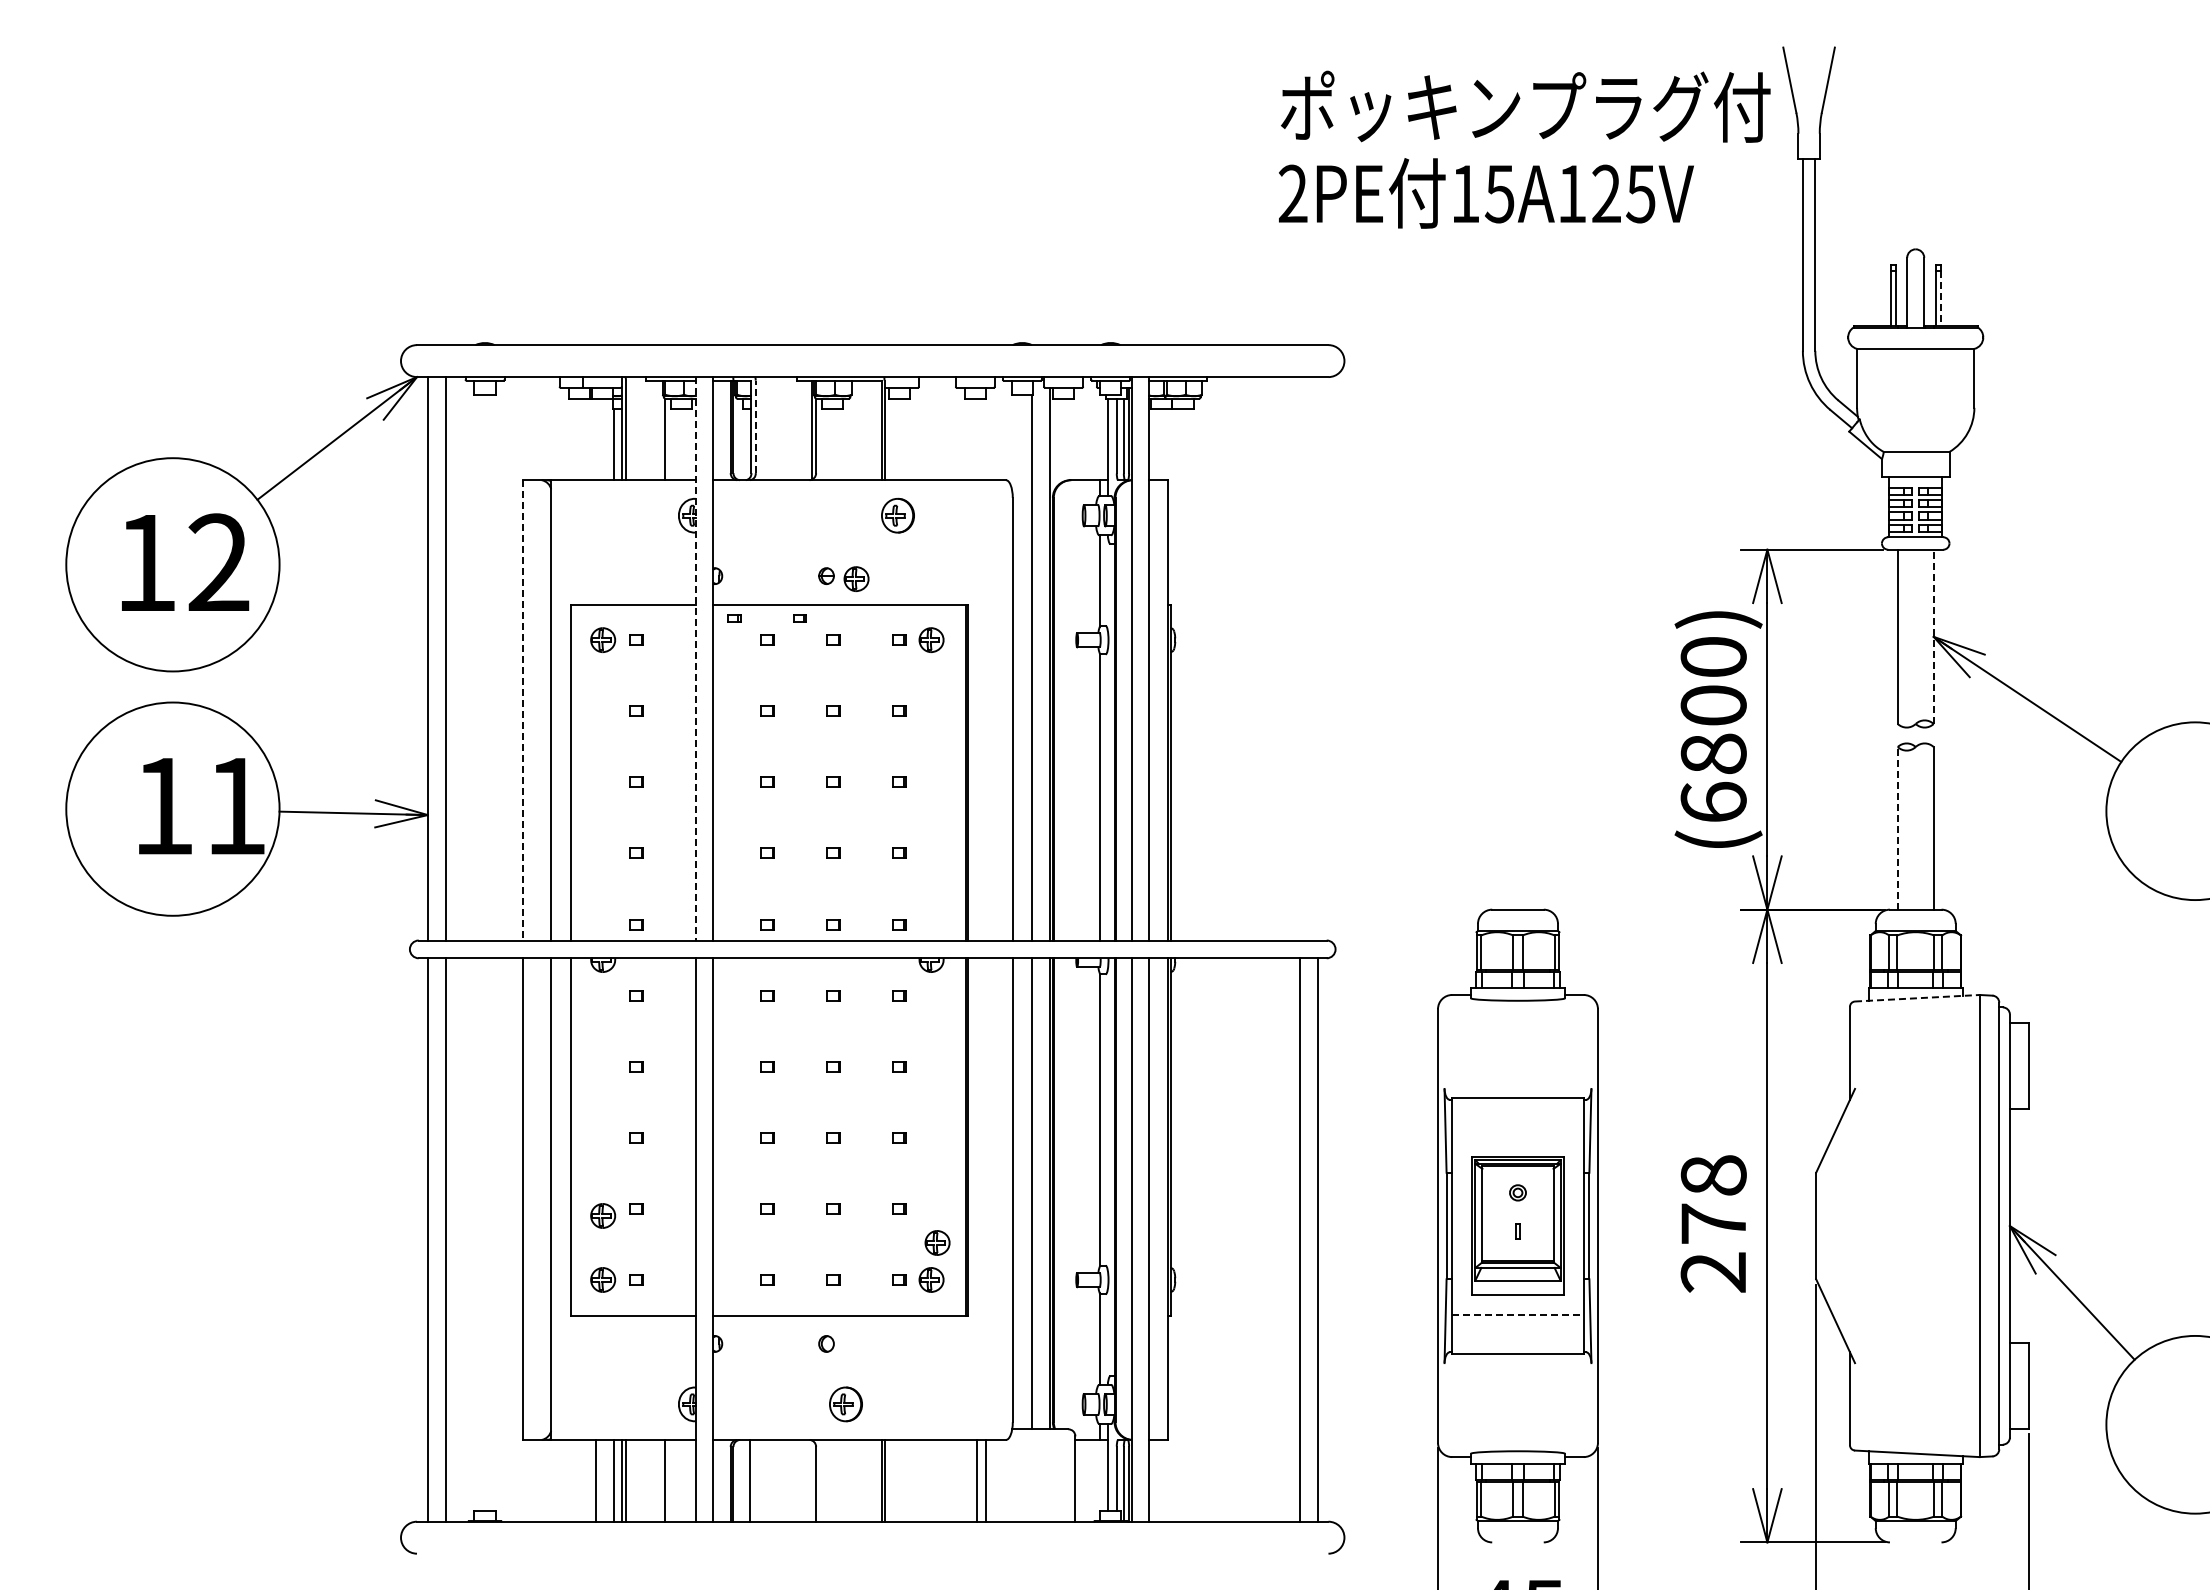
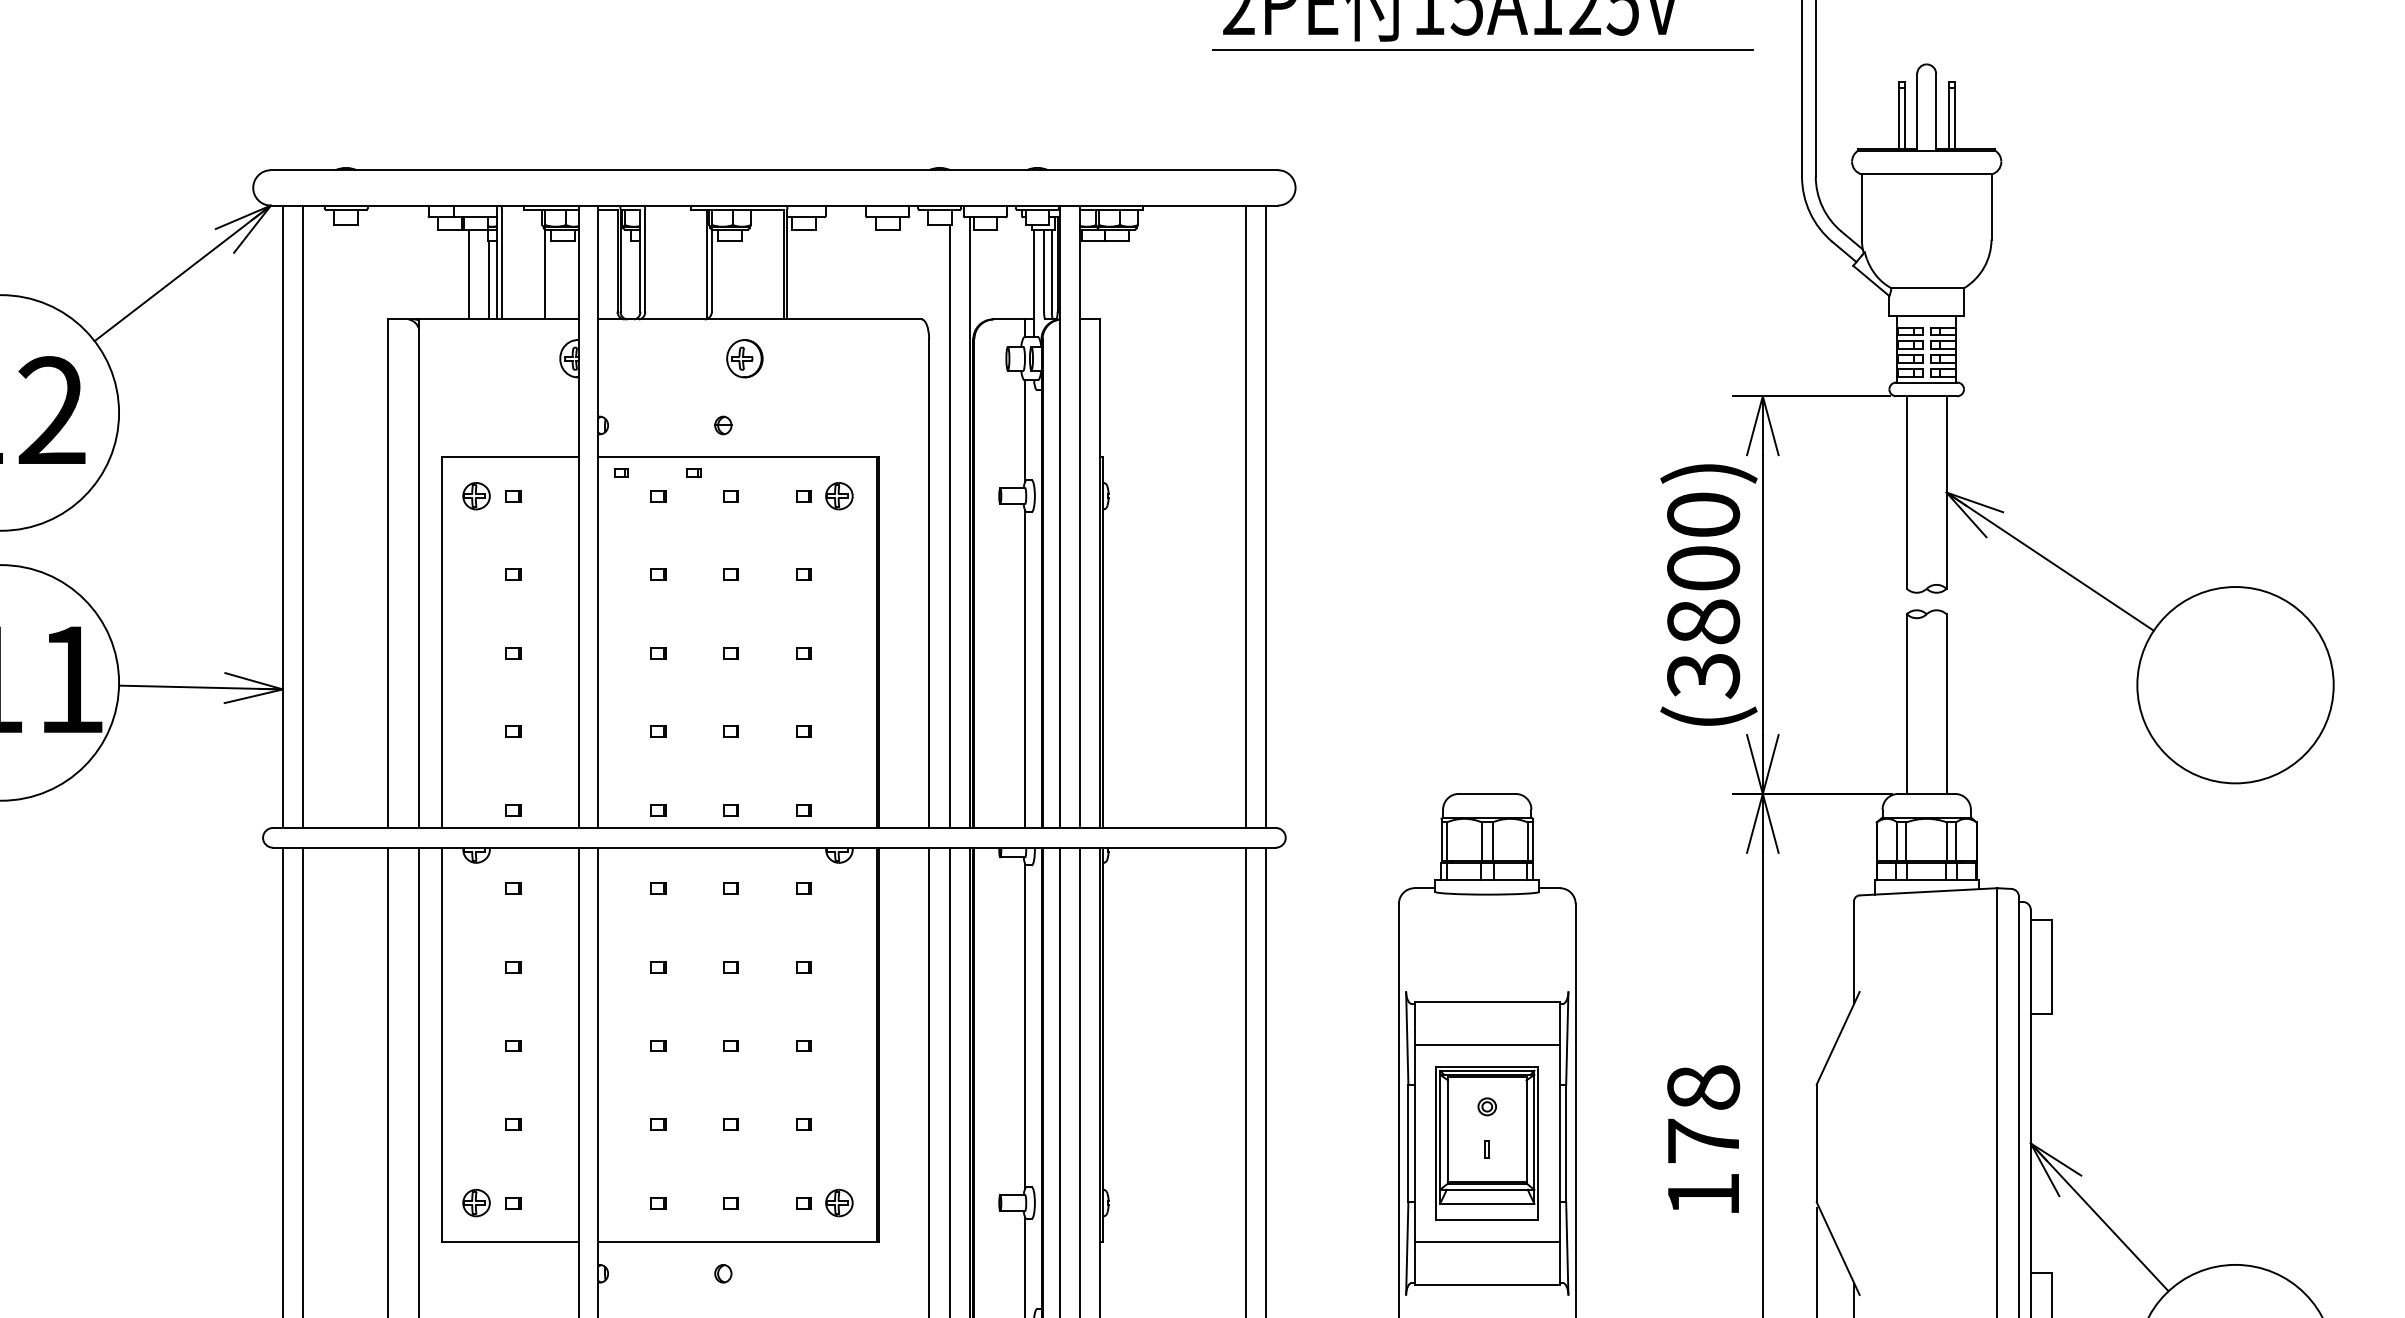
line: (1513, 236) -> (1482, 50), added
line: (1940, 298) -> (1954, 118), dashed -> solid
line: (755, 426) -> (644, 260), dashed -> solid
line: (596, 439) -> (469, 274), added
part: (897, 515) -> (744, 358), moved
part: (856, 578) -> (756, 428), removed
line: (1933, 636) -> (1946, 492), dashed -> solid
line: (695, 658) -> (578, 516), dashed -> solid
line: (1299, 658) -> (1245, 516), added
line: (1317, 658) -> (1265, 516), added
line: (522, 710) -> (387, 573), dashed -> solid
text: (1713, 802) -> (1703, 675), (6800) -> (3800)
line: (1897, 827) -> (1906, 703), dashed -> solid
line: (1917, 998) -> (1928, 892), dashed -> solid
line: (1517, 1137) -> (1486, 1045), added
part: (603, 1215) -> (476, 1131), removed
part: (937, 1242) -> (845, 1161), removed
text: (1712, 1272) -> (1702, 1194), 278 -> 178
line: (1517, 1314) -> (1486, 1241), dashed -> solid

